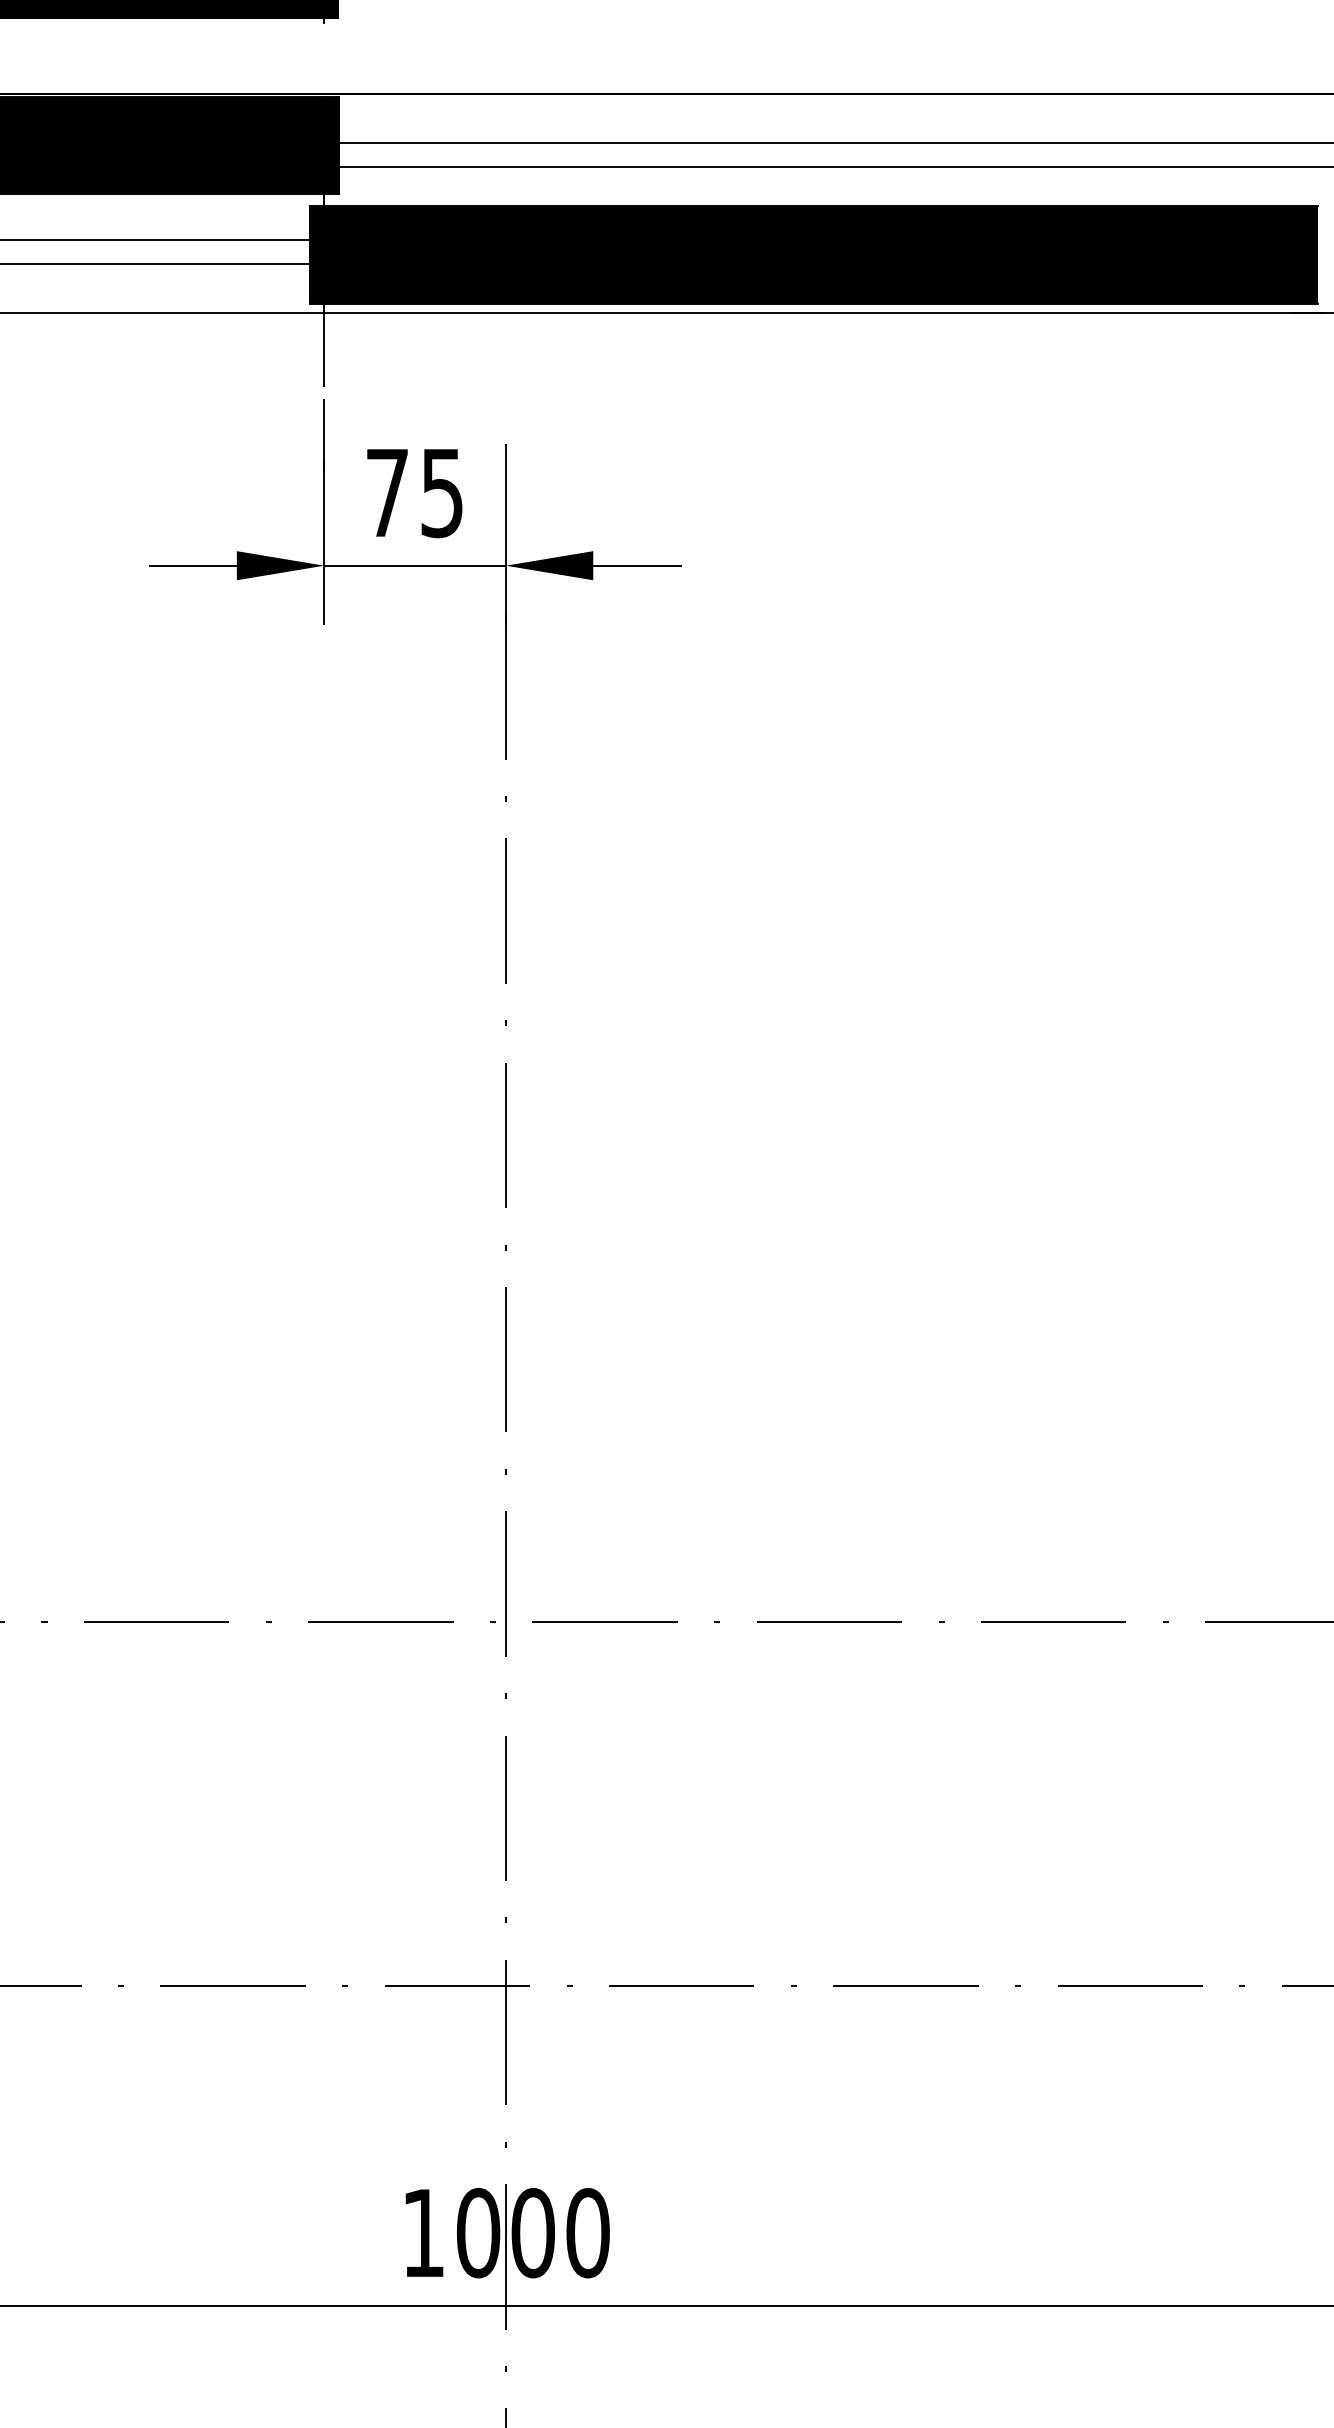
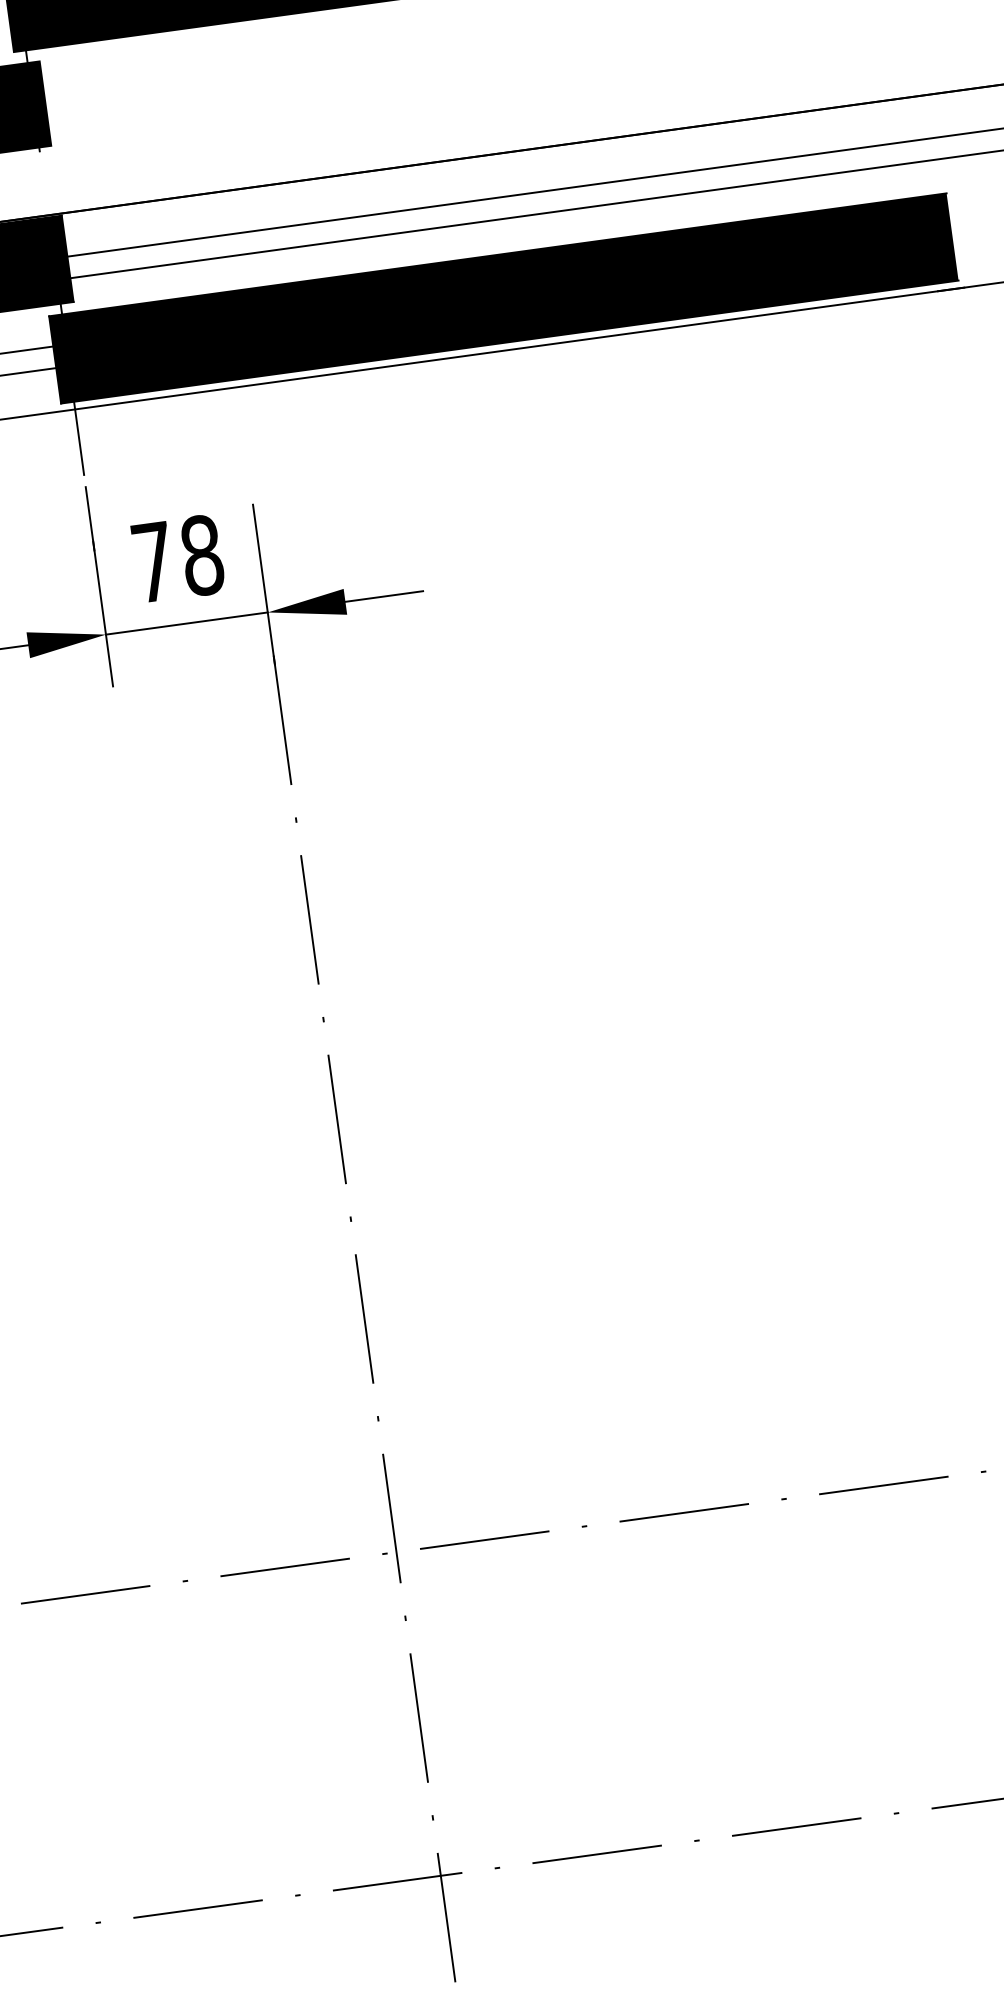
text: (442, 492) -> (202, 555), 75 -> 78

